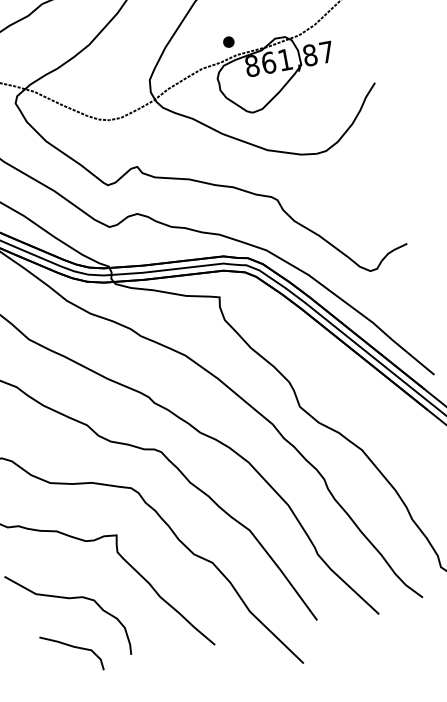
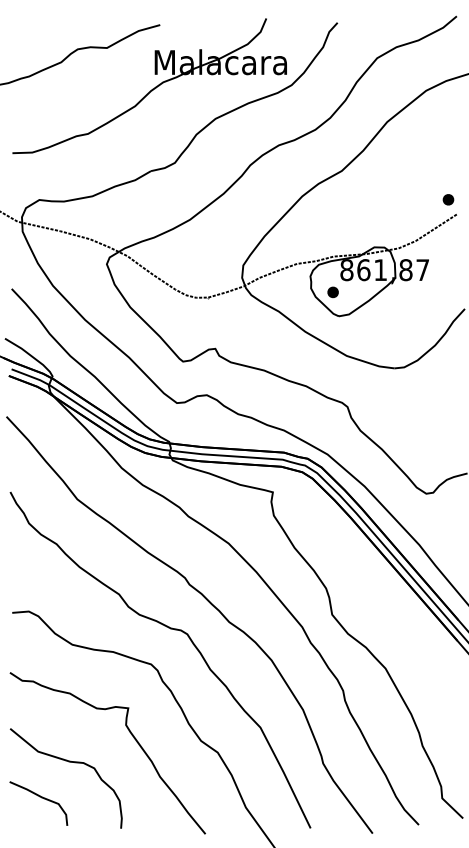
part: (228, 42) -> (332, 292), moved
curve: (73, 647) -> (41, 798), moved

